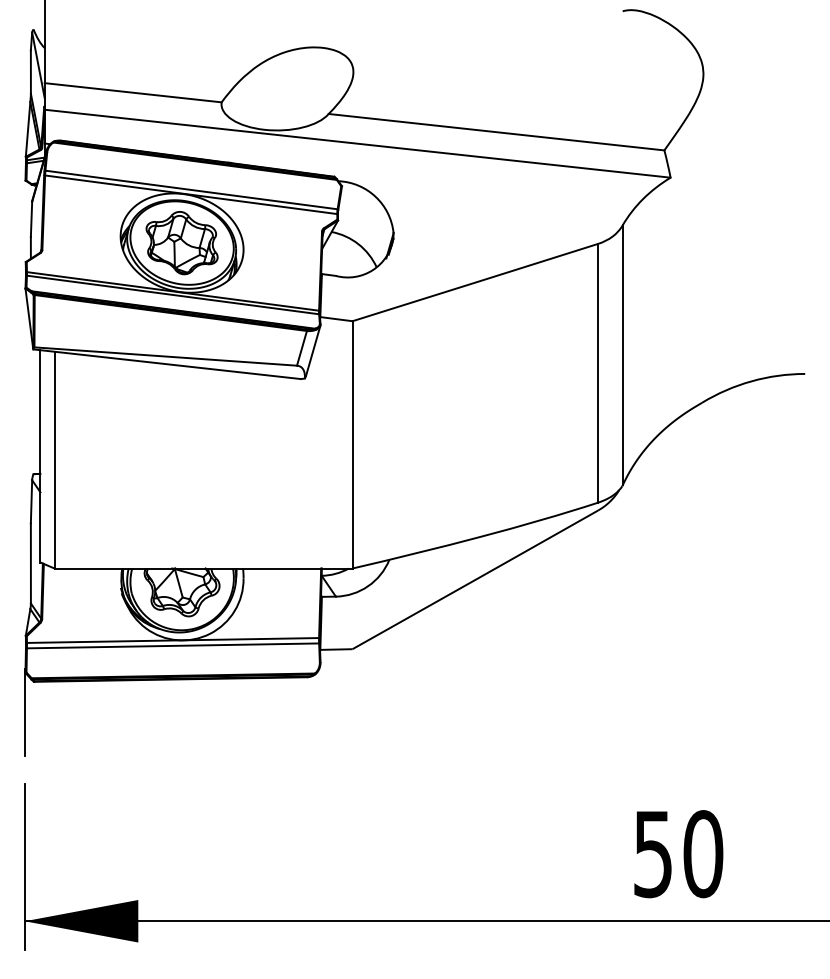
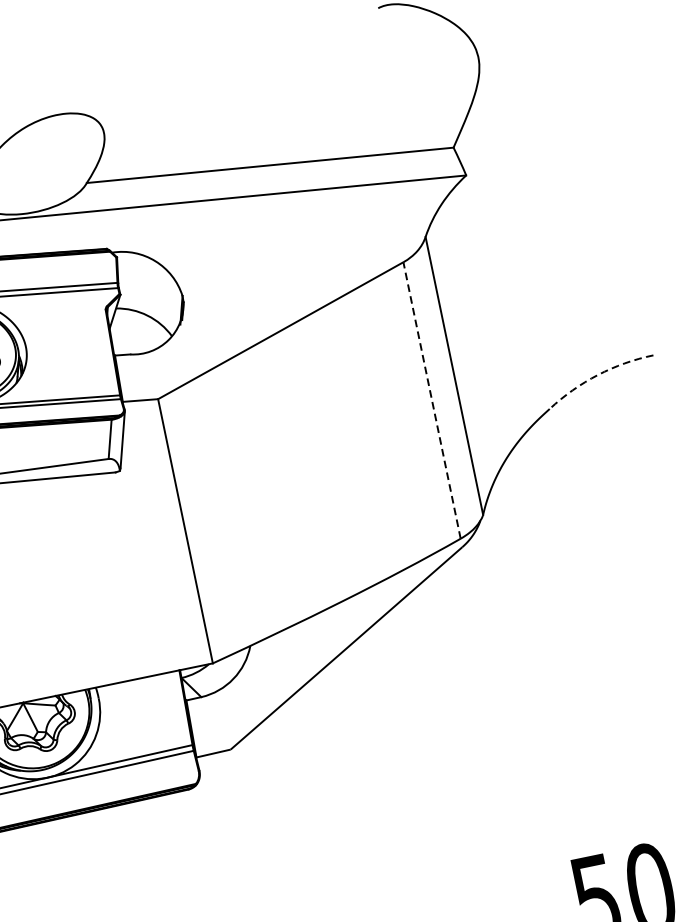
line: (598, 372) -> (432, 399), solid -> dashed
arc: (751, 381) -> (597, 375), solid -> dashed

